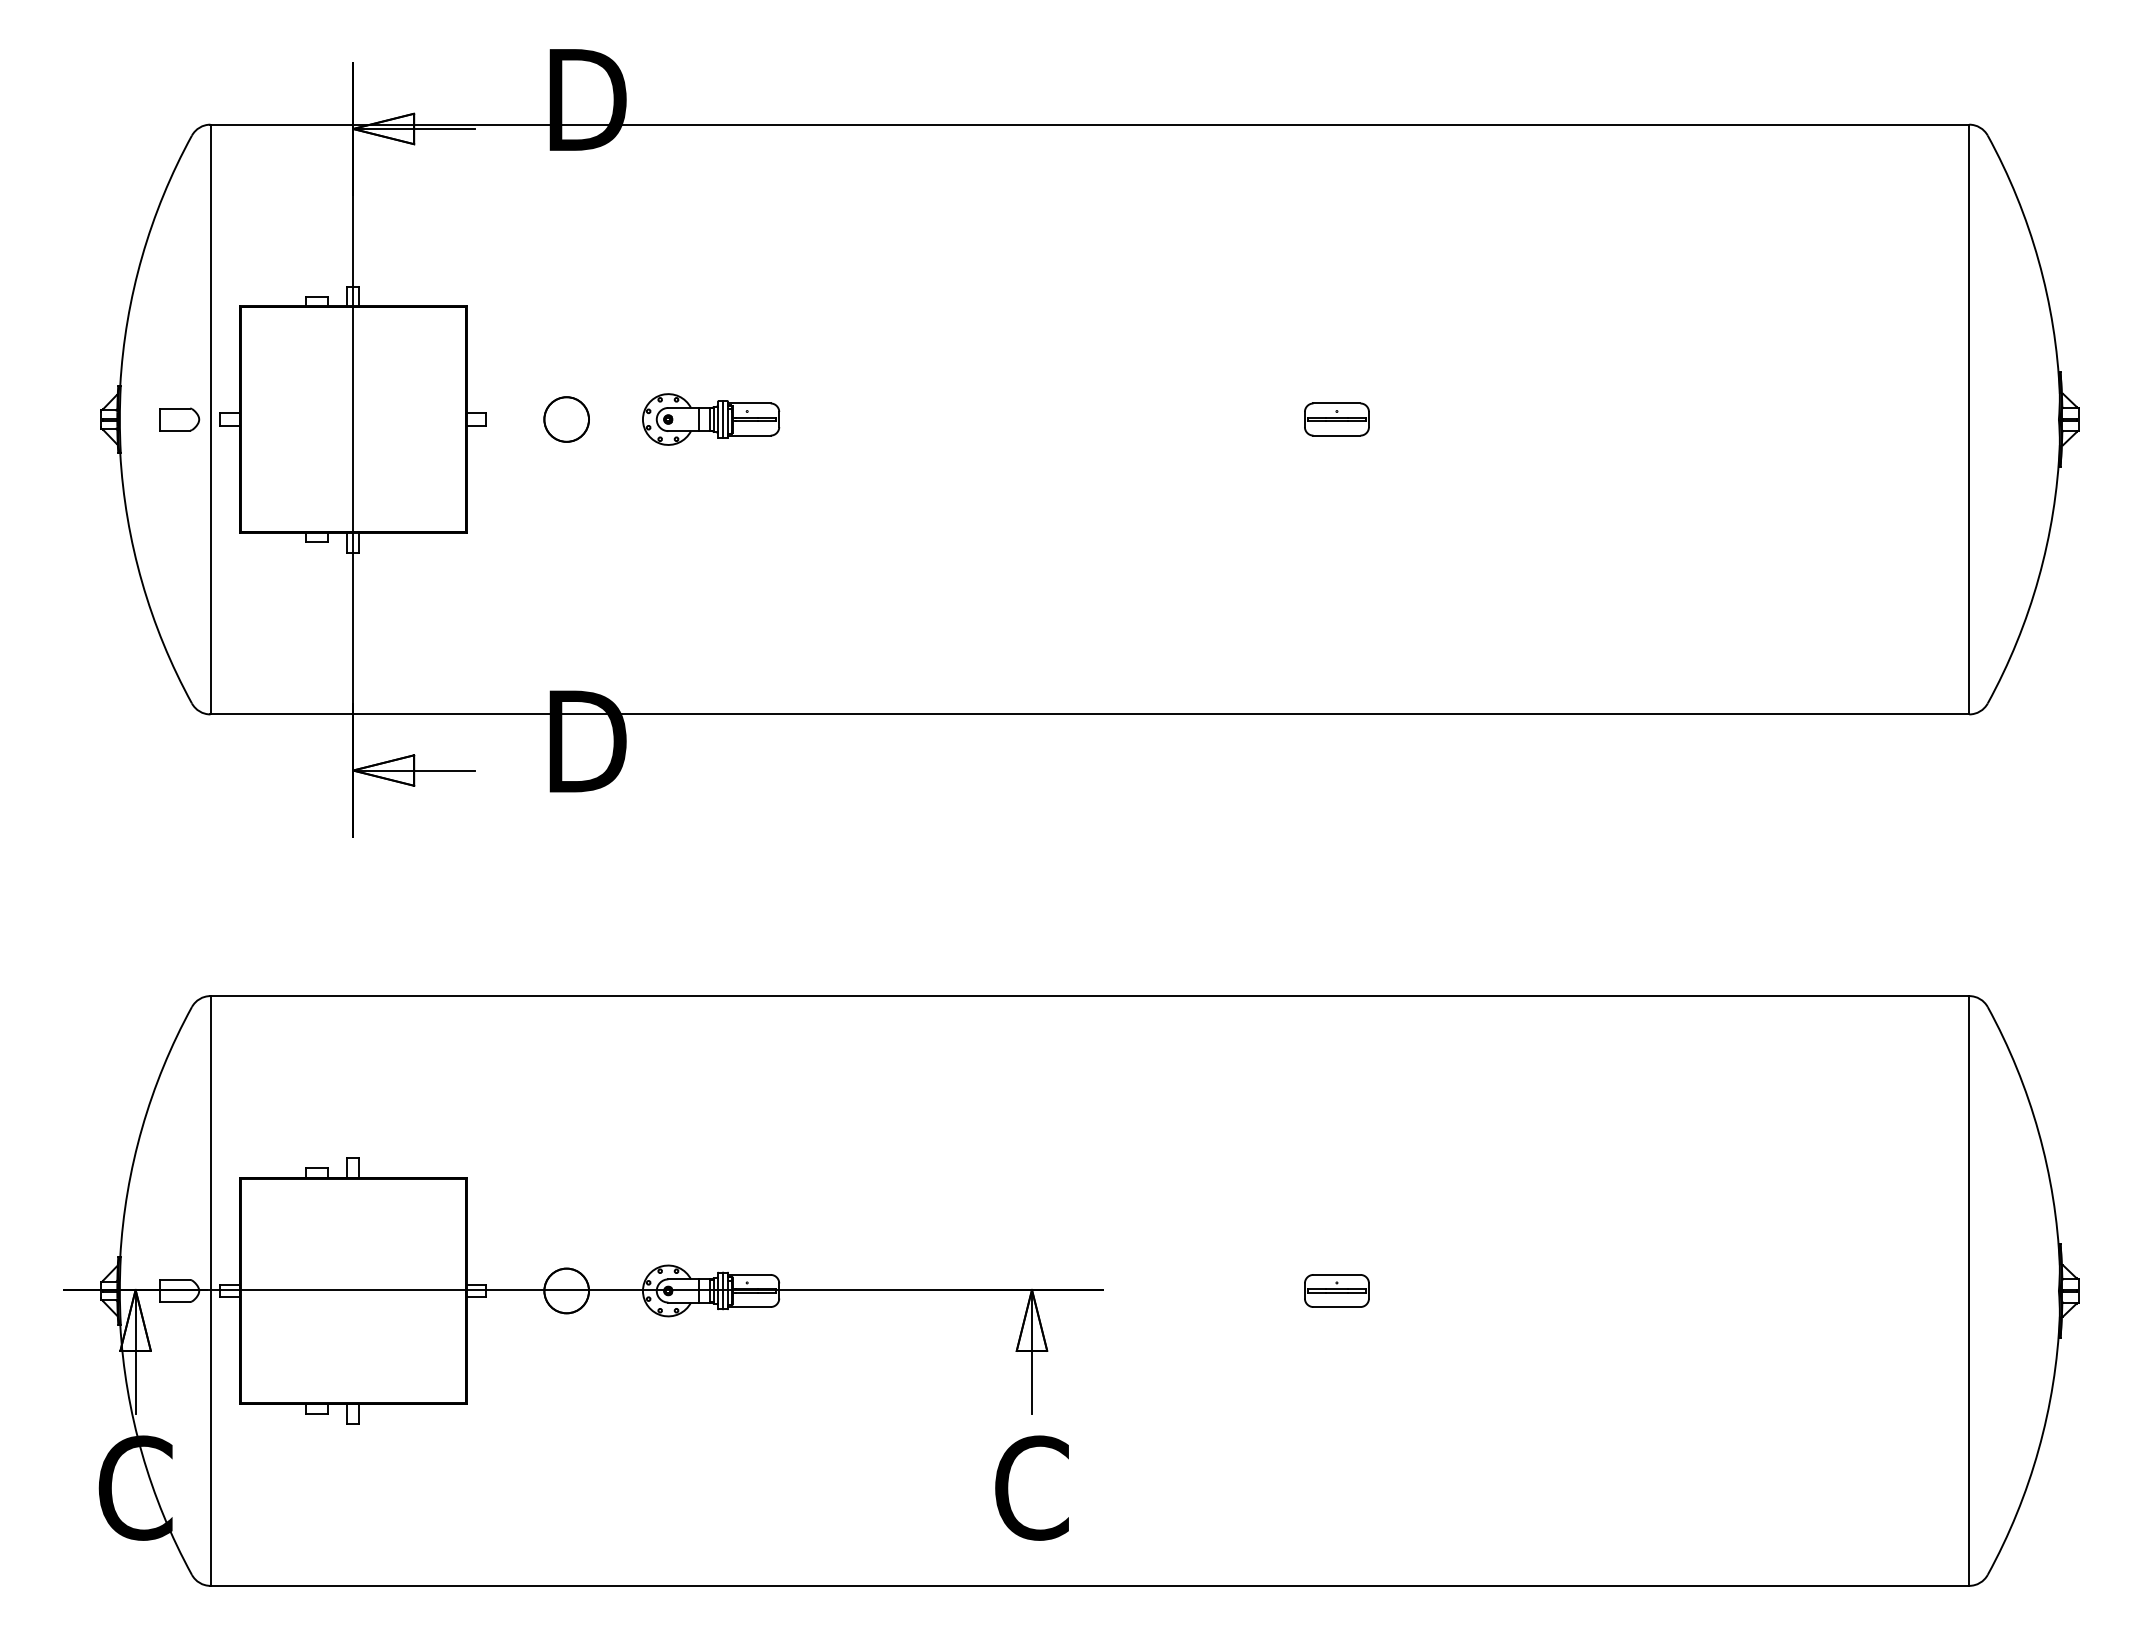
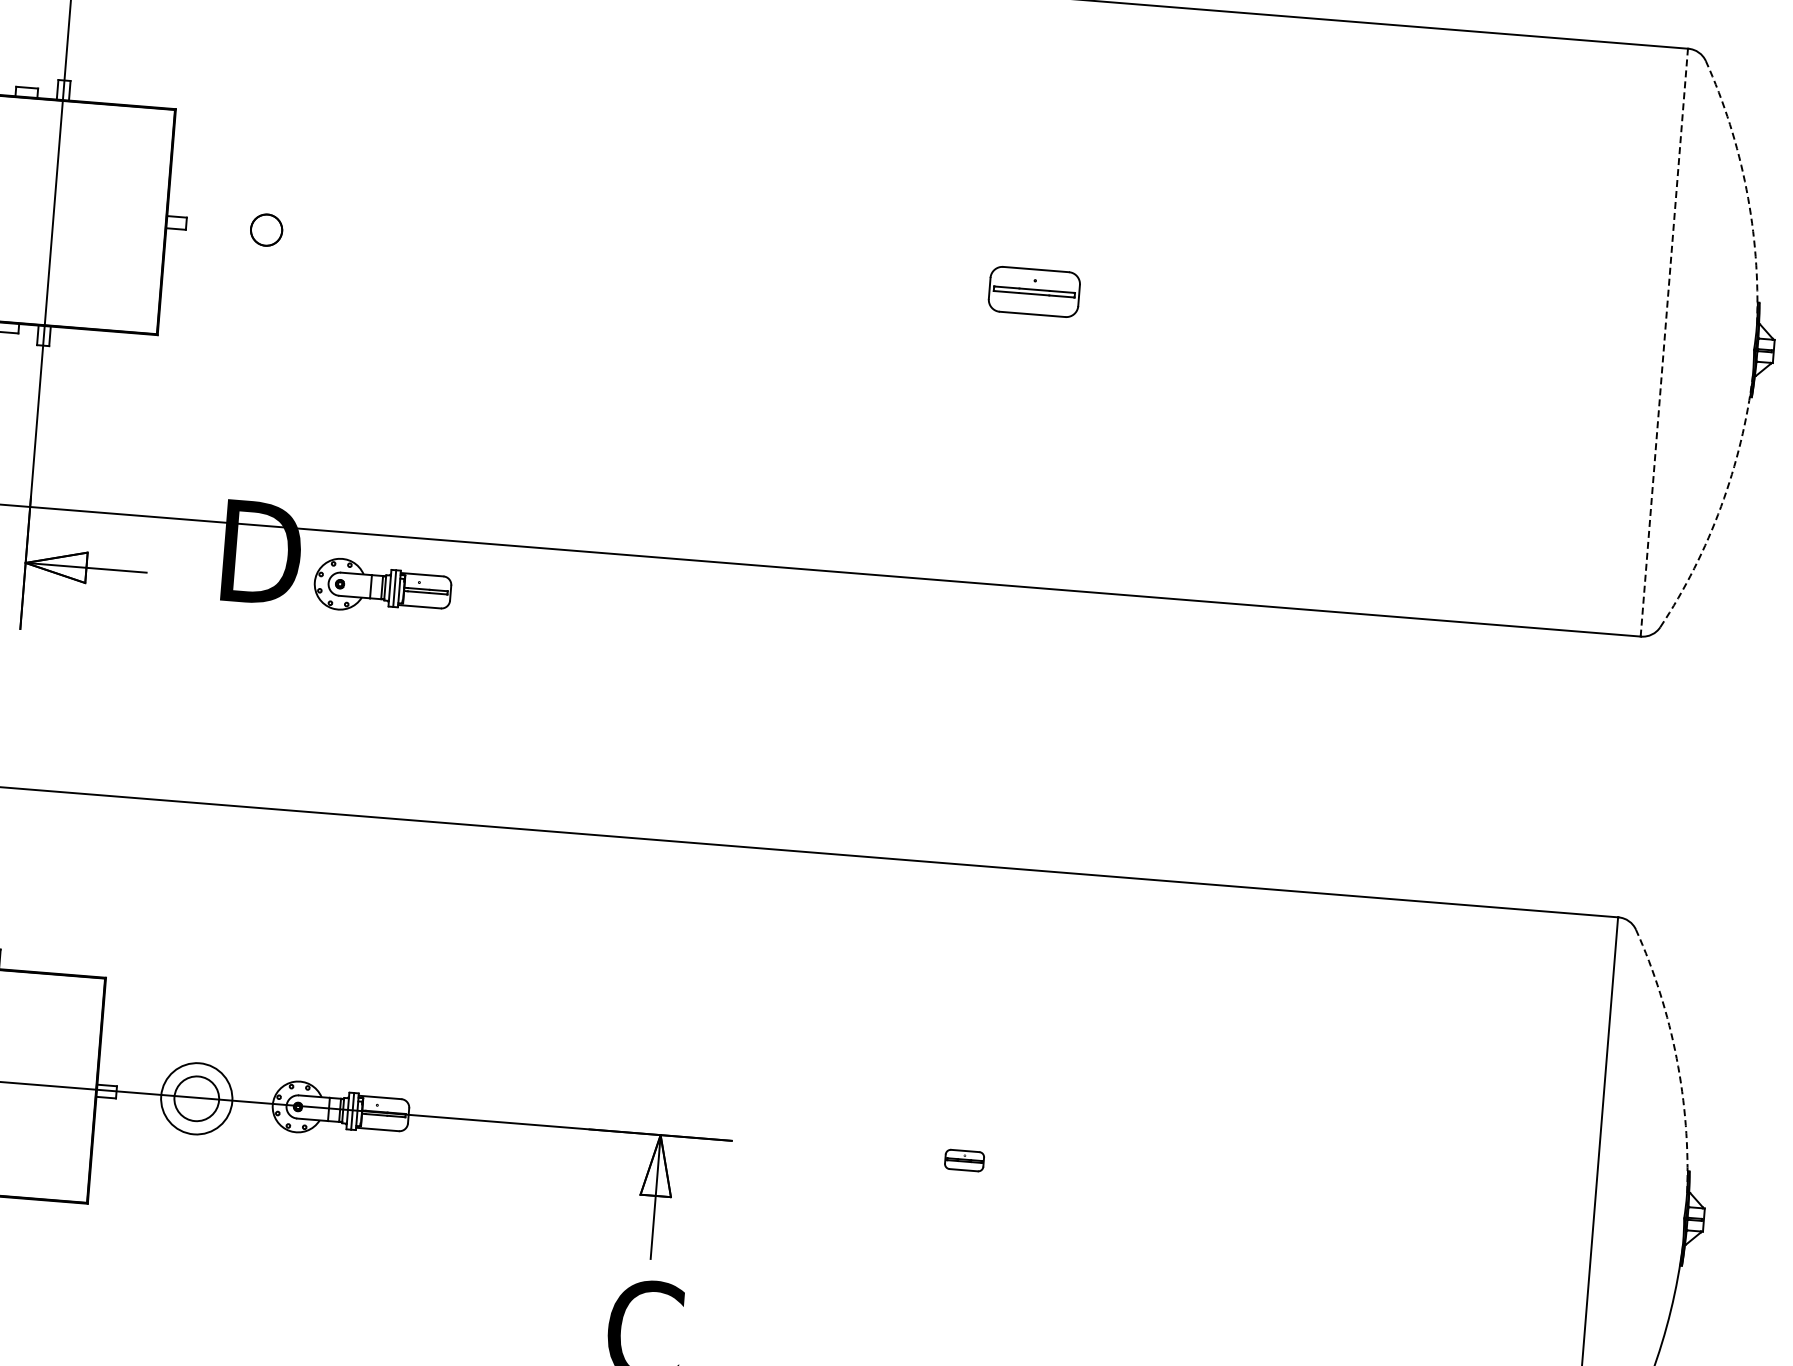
arc: (2038, 260) -> (1746, 189), solid -> dashed
circle: (566, 419) -> (266, 230), size x0.7
part: (711, 419) -> (383, 587), moved
part: (1336, 419) -> (1033, 291), size x1.4
line: (1968, 419) -> (1663, 342), solid -> dashed
arc: (2038, 578) -> (1720, 506), solid -> dashed
arc: (2038, 1132) -> (1676, 1058), solid -> dashed
circle: (566, 1290) -> (196, 1098), size x1.6
part: (1336, 1290) -> (964, 1160), size x0.6

